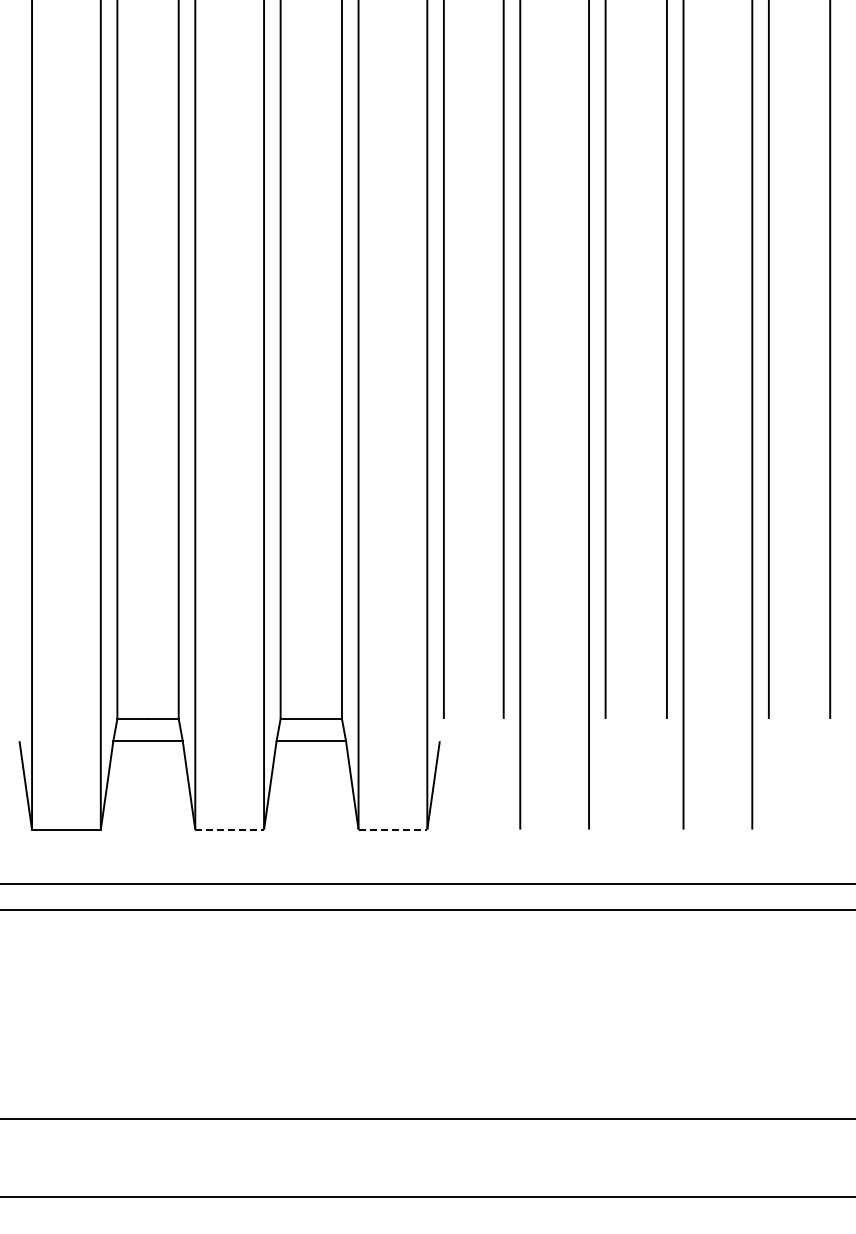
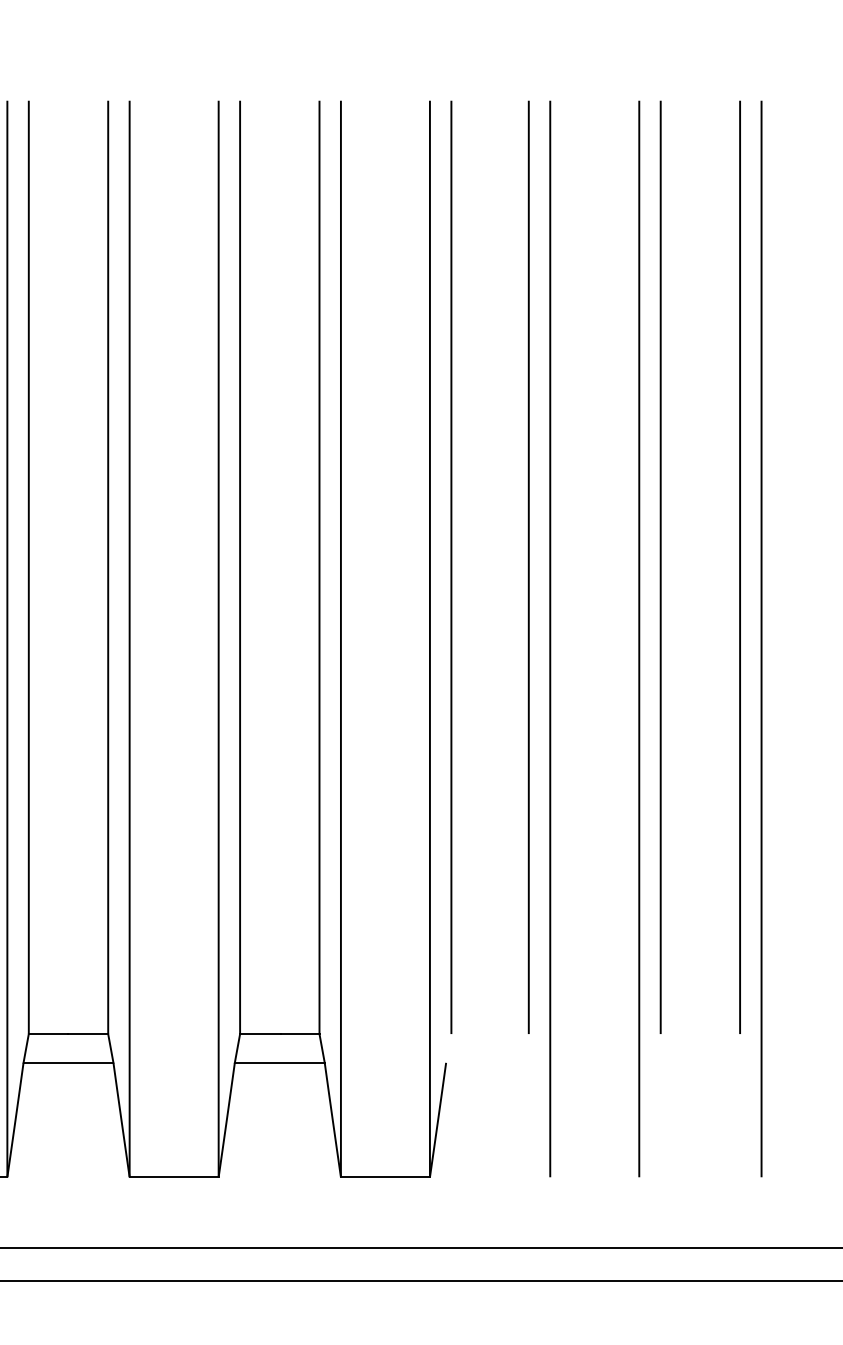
line: (230, 829) -> (175, 1177), dashed -> solid
line: (393, 829) -> (386, 1177), dashed -> solid

